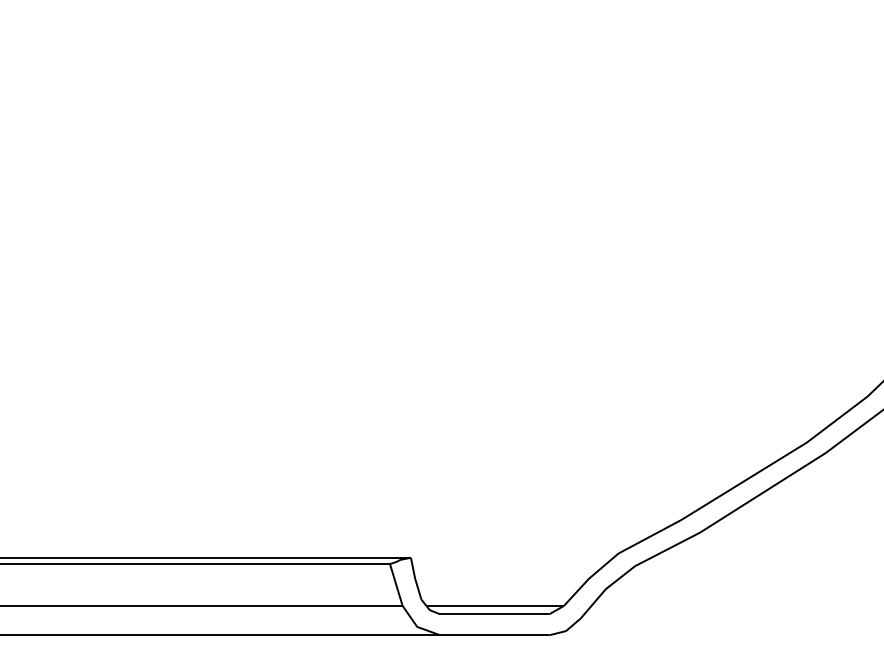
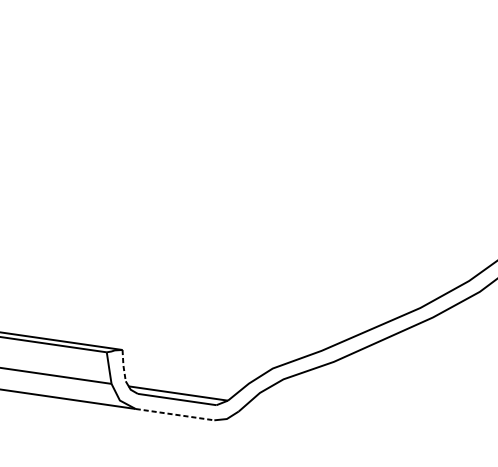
line: (415, 578) -> (123, 365), solid -> dashed
line: (495, 635) -> (175, 414), solid -> dashed

